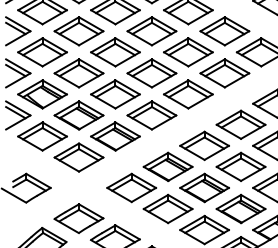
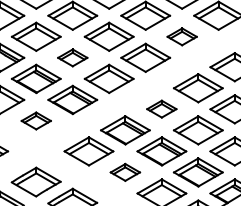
part: (224, 73) -> (181, 36), size x0.6
part: (115, 94) -> (72, 57), size x0.6
part: (204, 145) -> (161, 108), size x0.6
part: (78, 157) -> (35, 120), size x0.6
part: (167, 208) -> (124, 171), size x0.6

